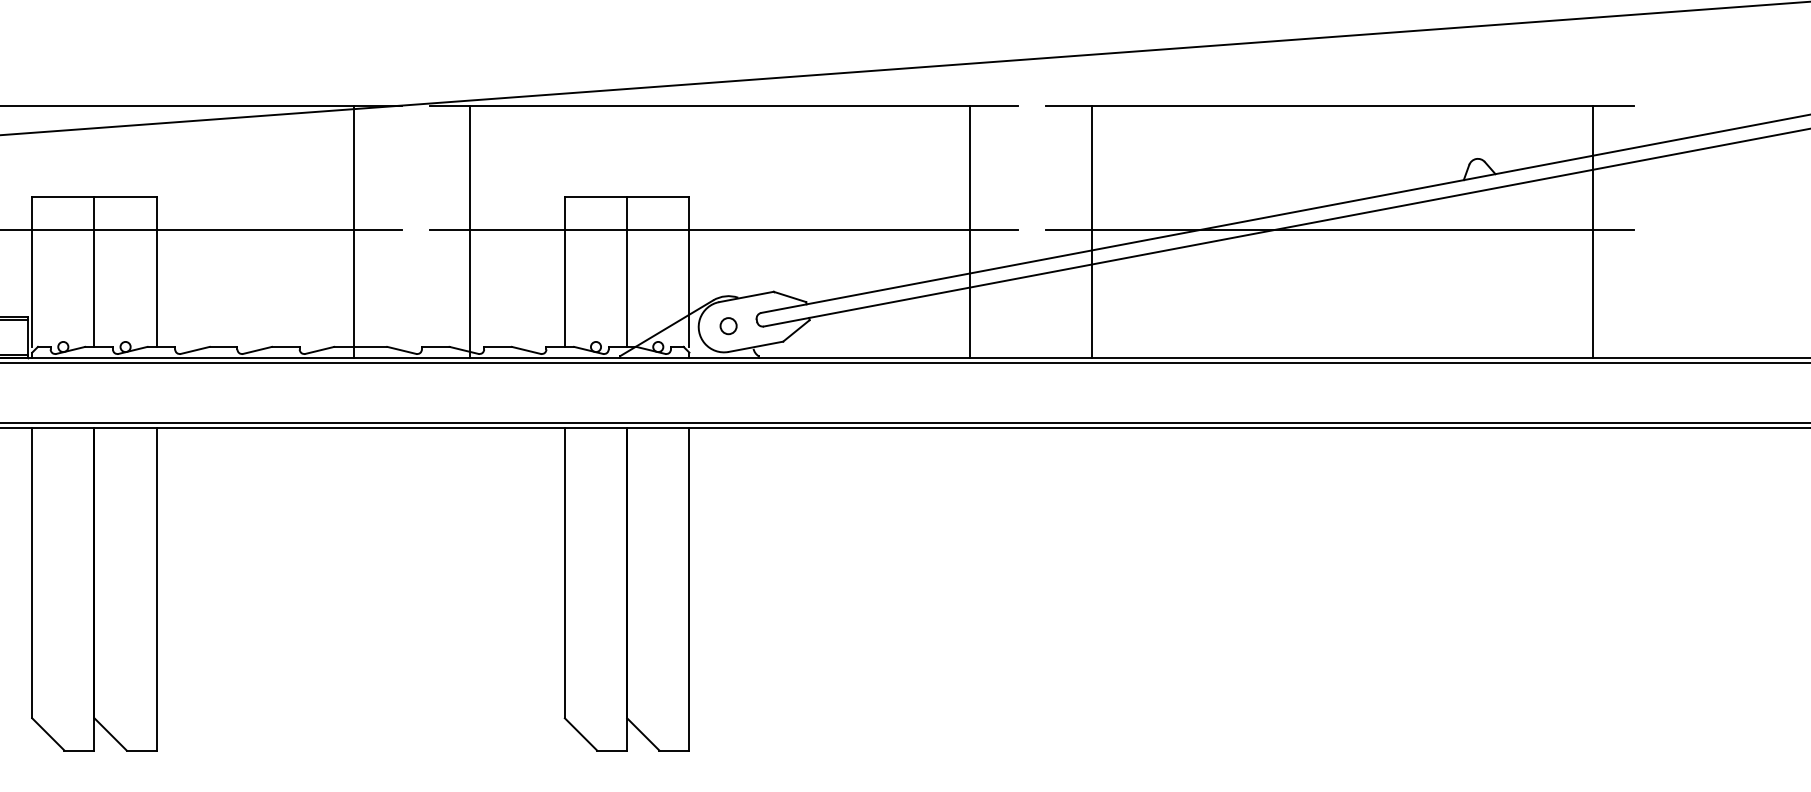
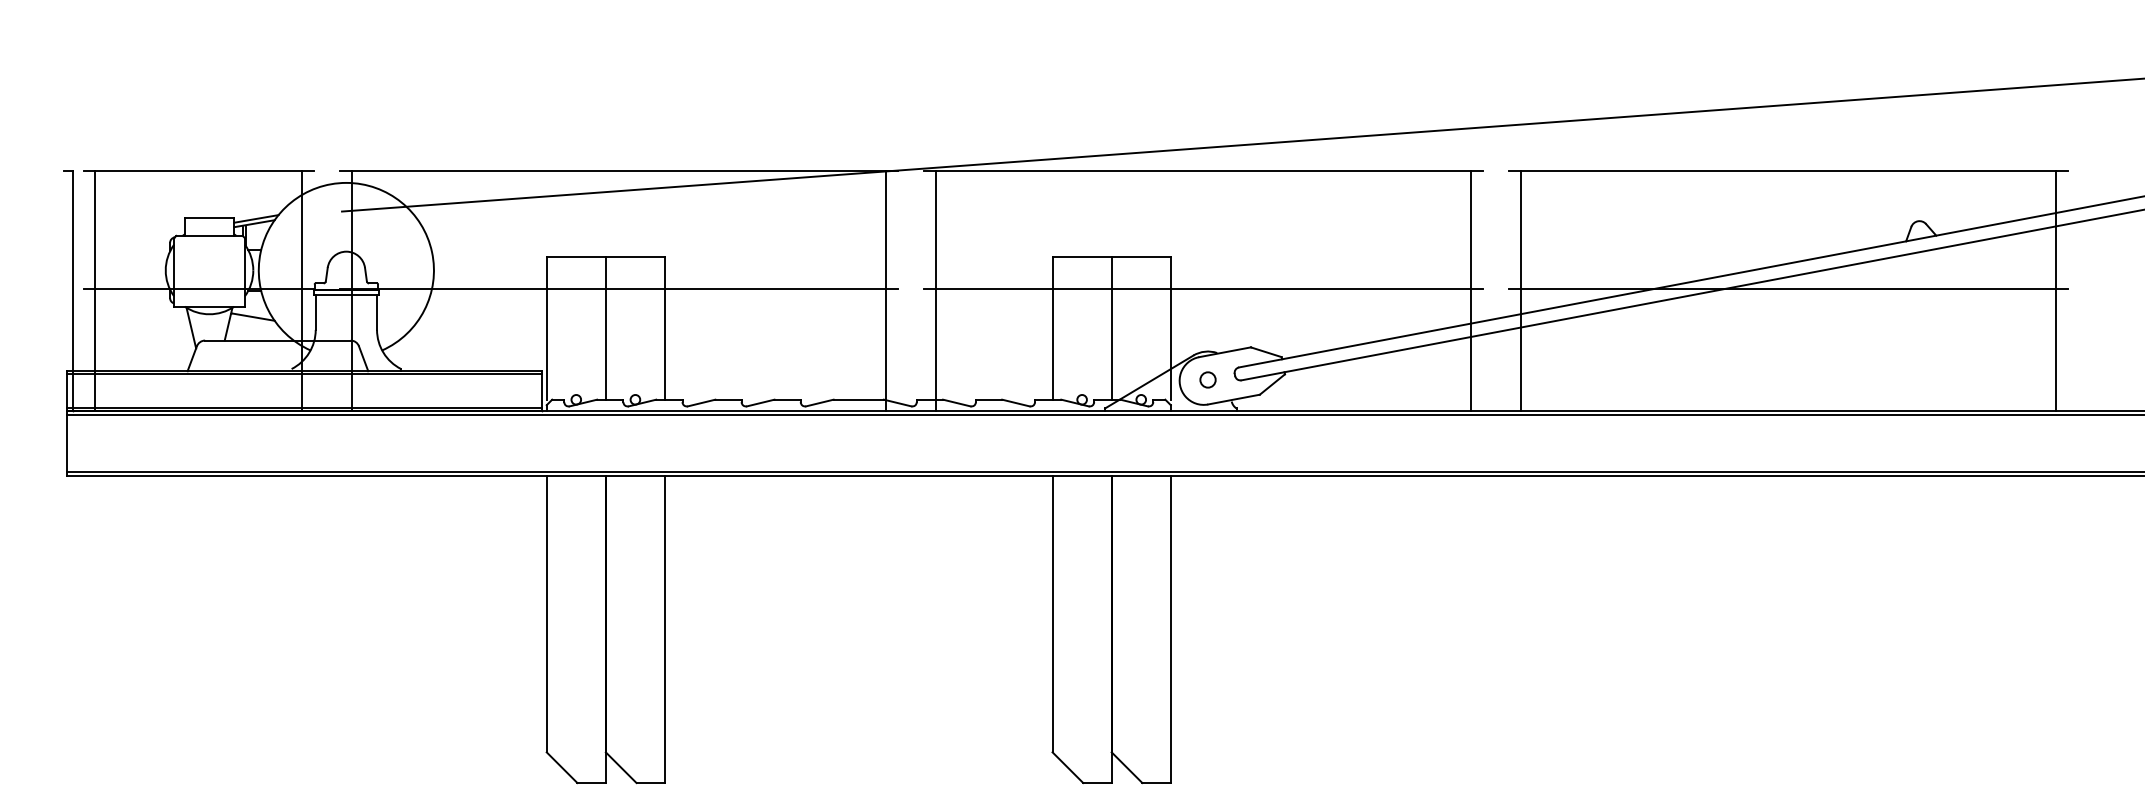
line: (354, 231) -> (886, 290), moved
line: (470, 231) -> (936, 290), moved
line: (970, 231) -> (1471, 290), moved
line: (1091, 231) -> (1520, 290), moved
line: (1592, 231) -> (2055, 290), moved

